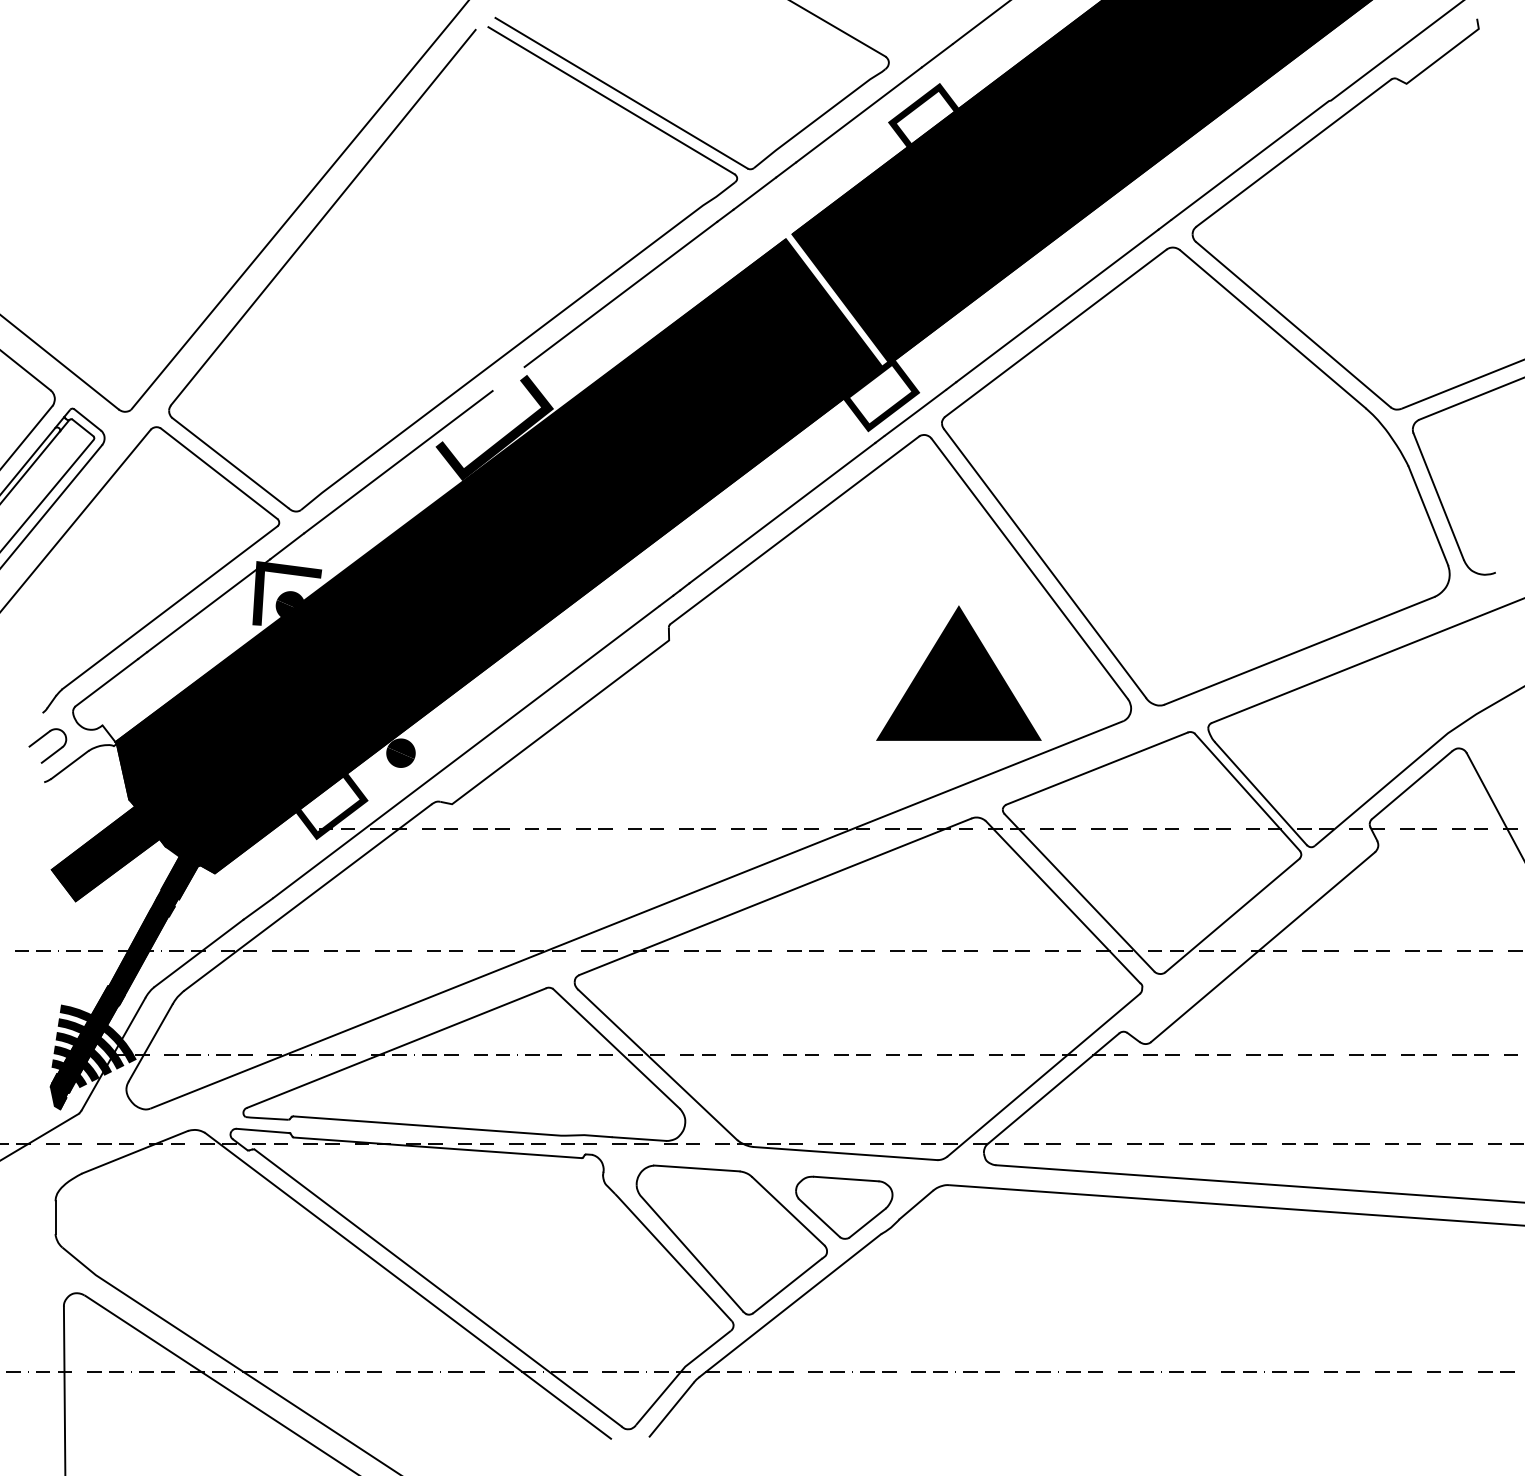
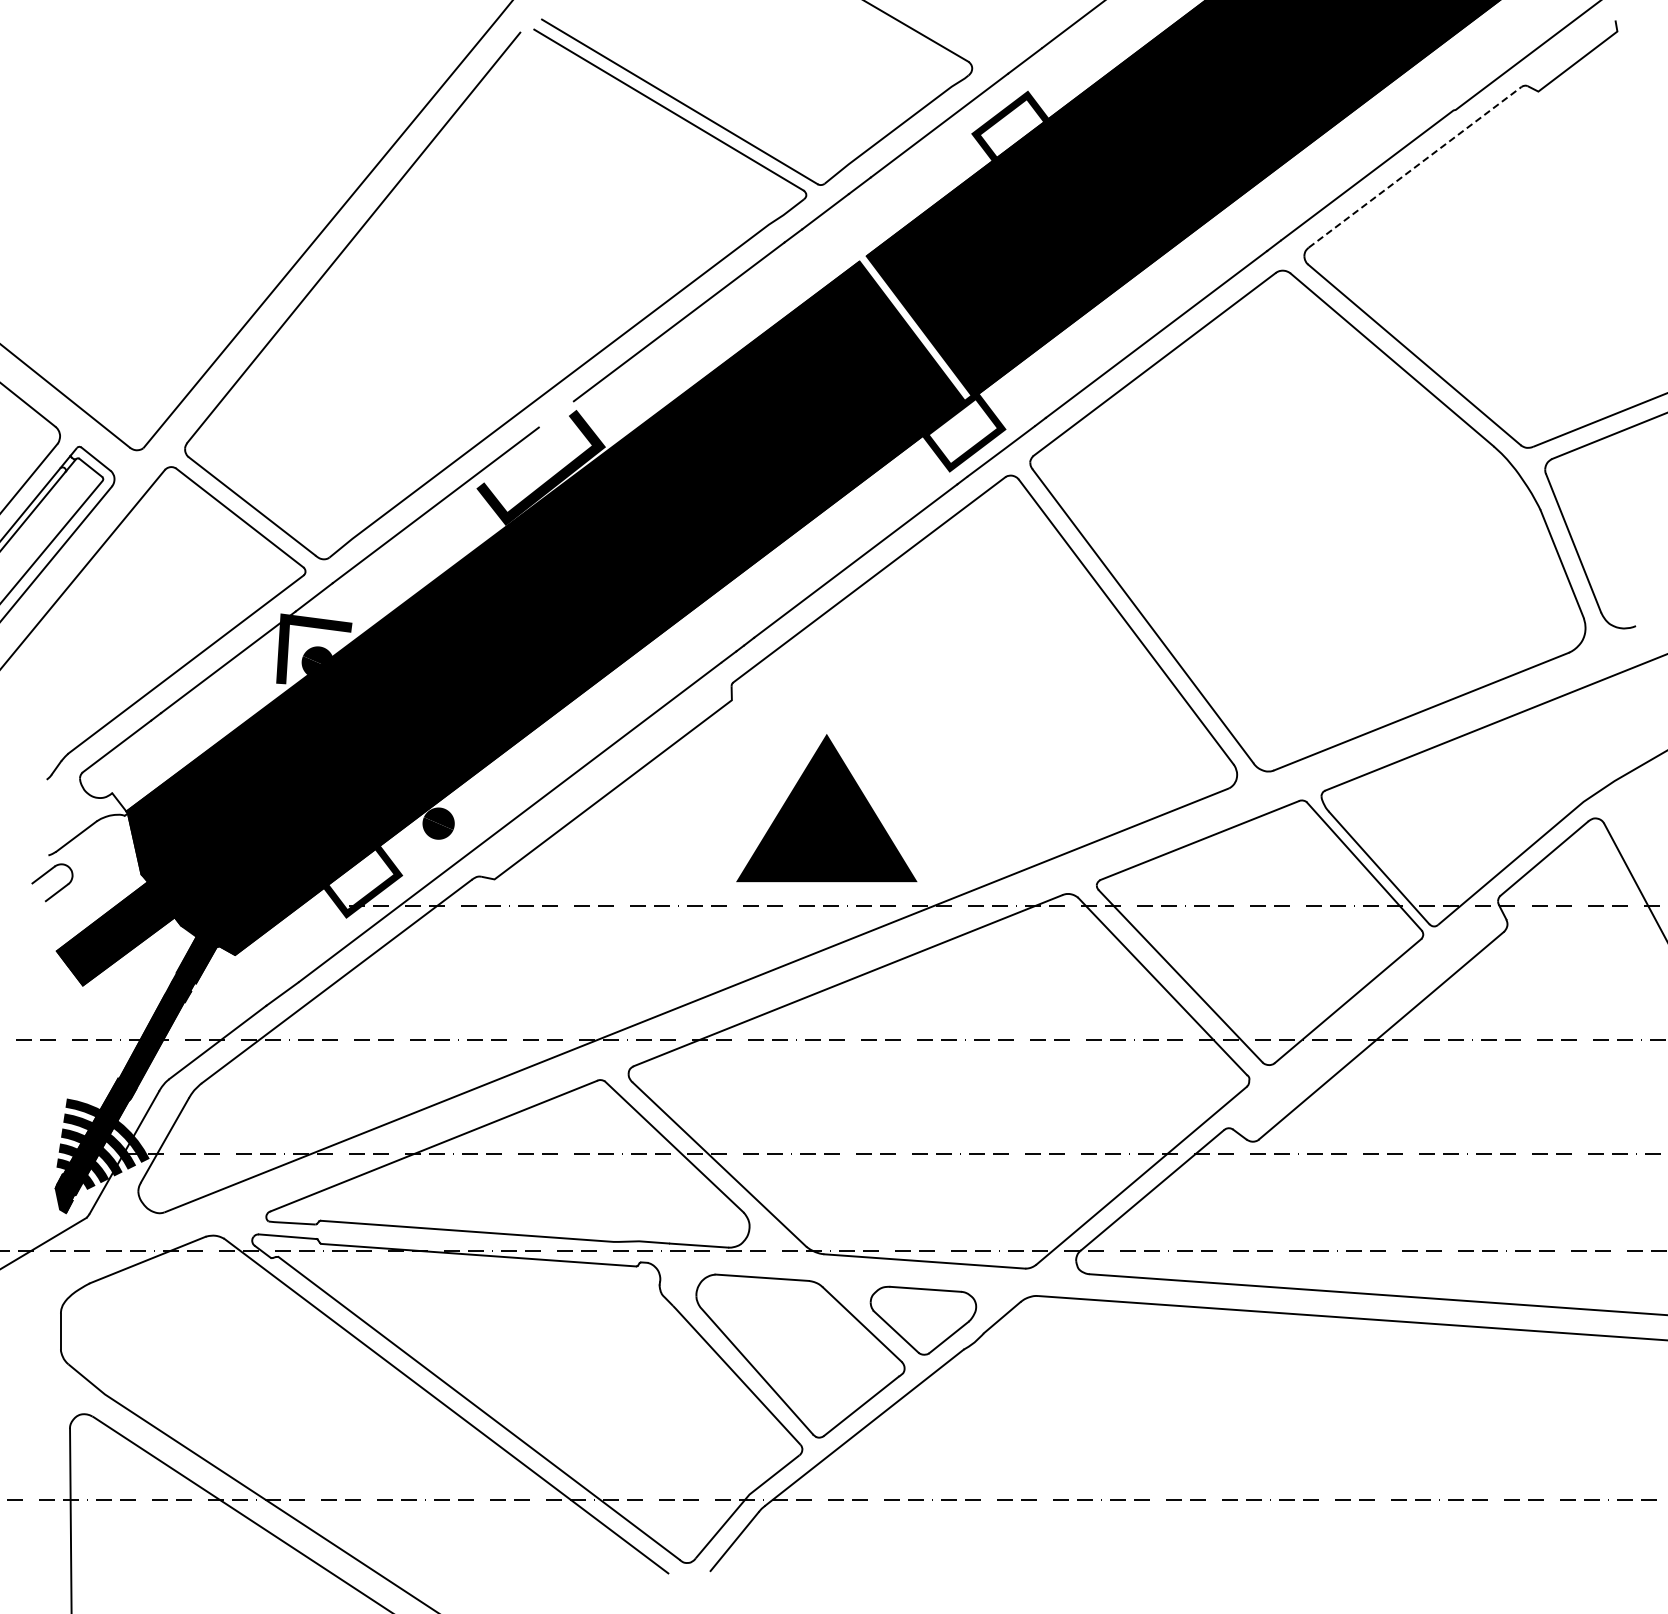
line: (1294, 153) -> (1415, 167), solid -> dashed
text: (958, 673) -> (826, 808), moved
part: (51, 754) -> (56, 891), moved

